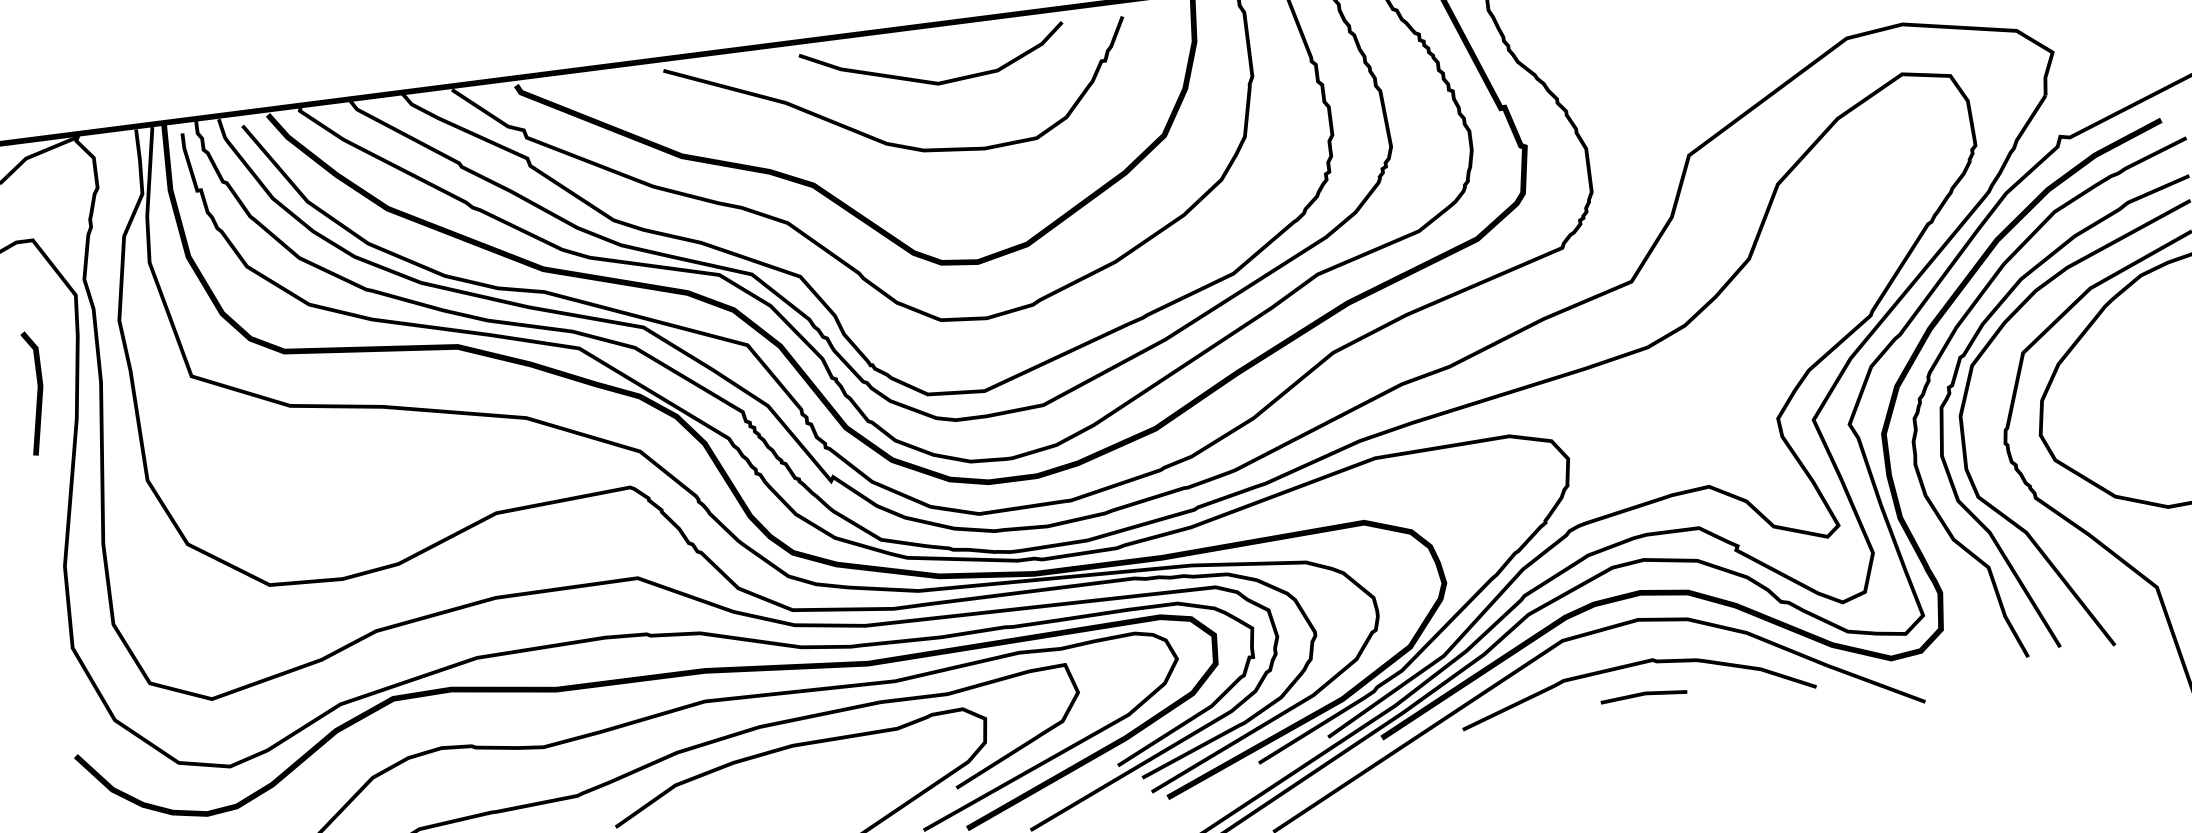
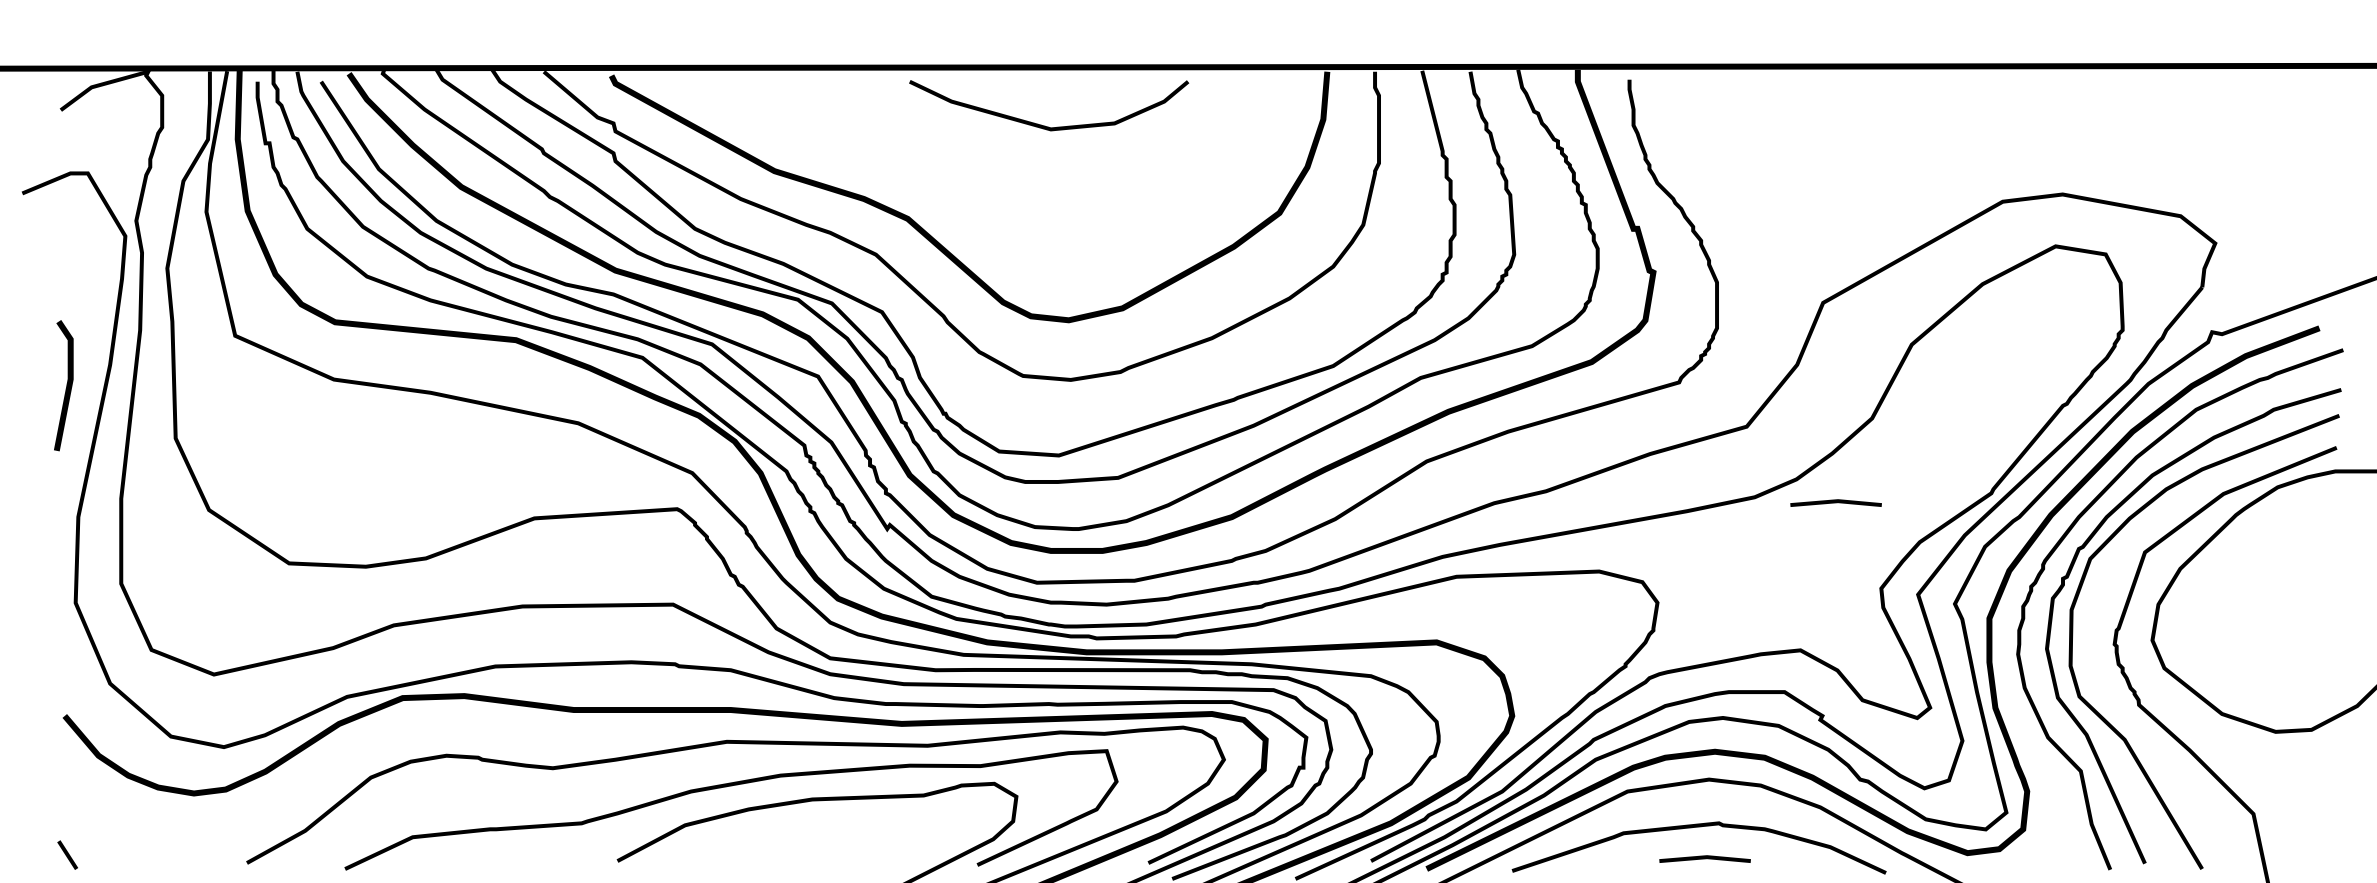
curve: (891, 142) -> (994, 184), removed
line: (1724, 342) -> (1835, 502), added
line: (37, 392) -> (66, 385), moved

